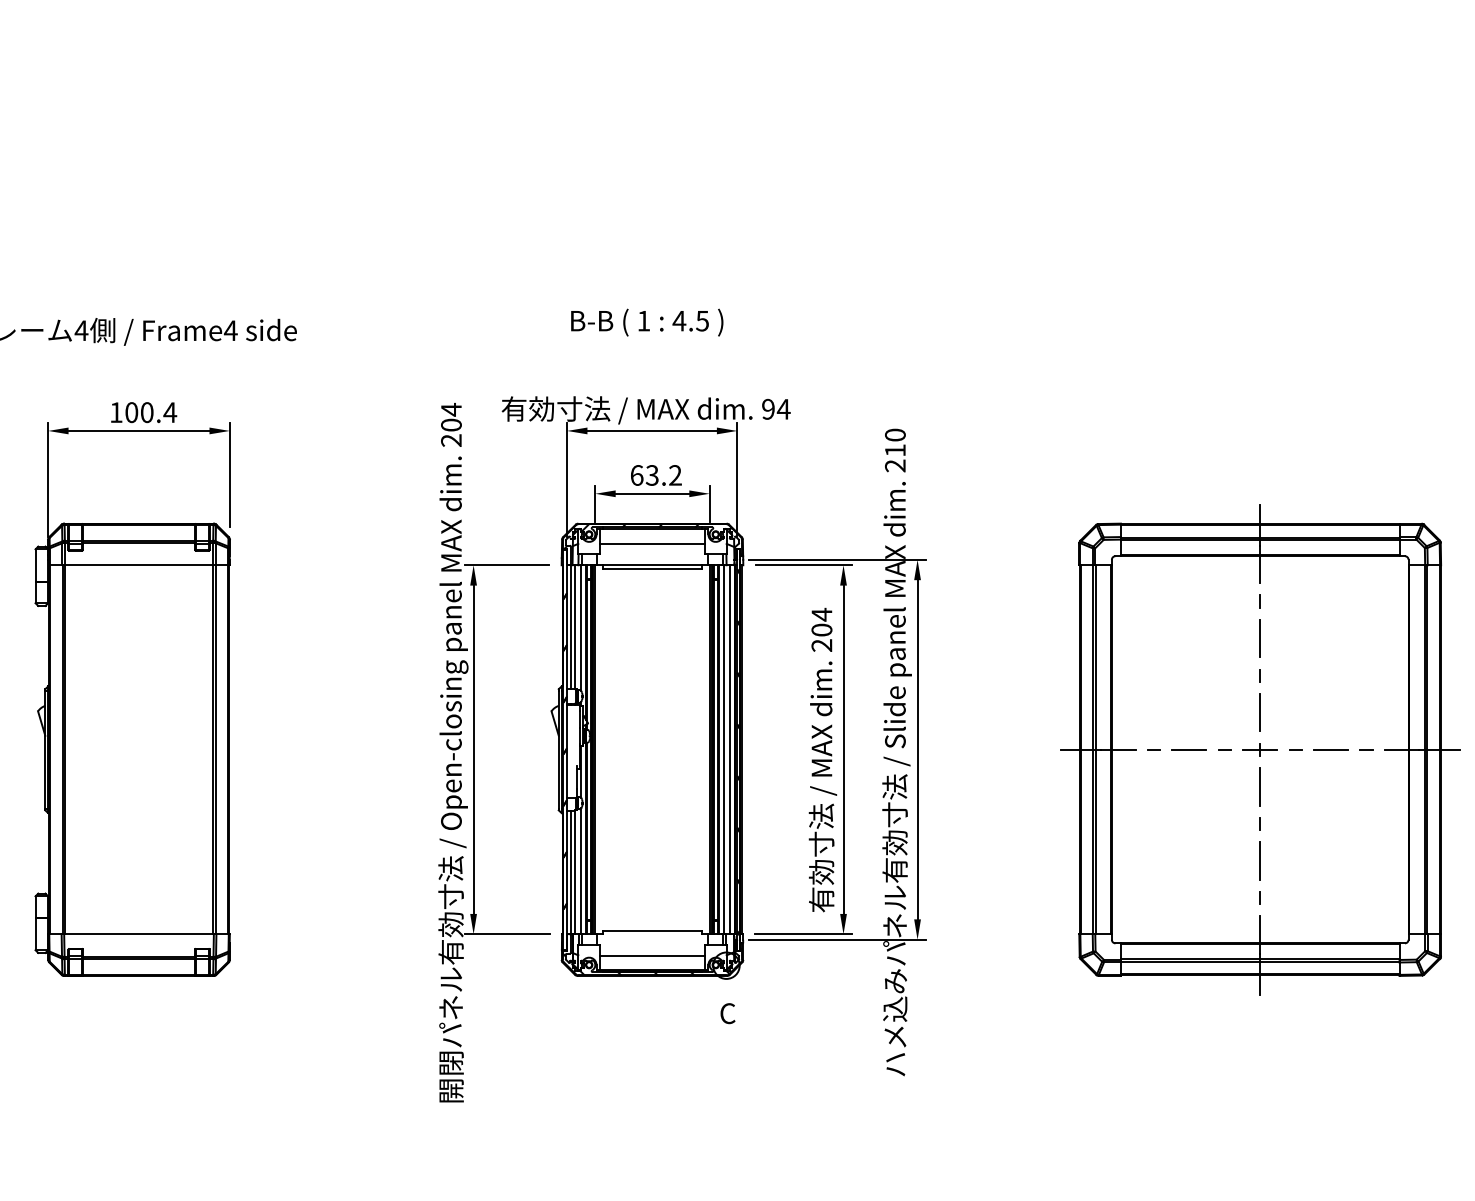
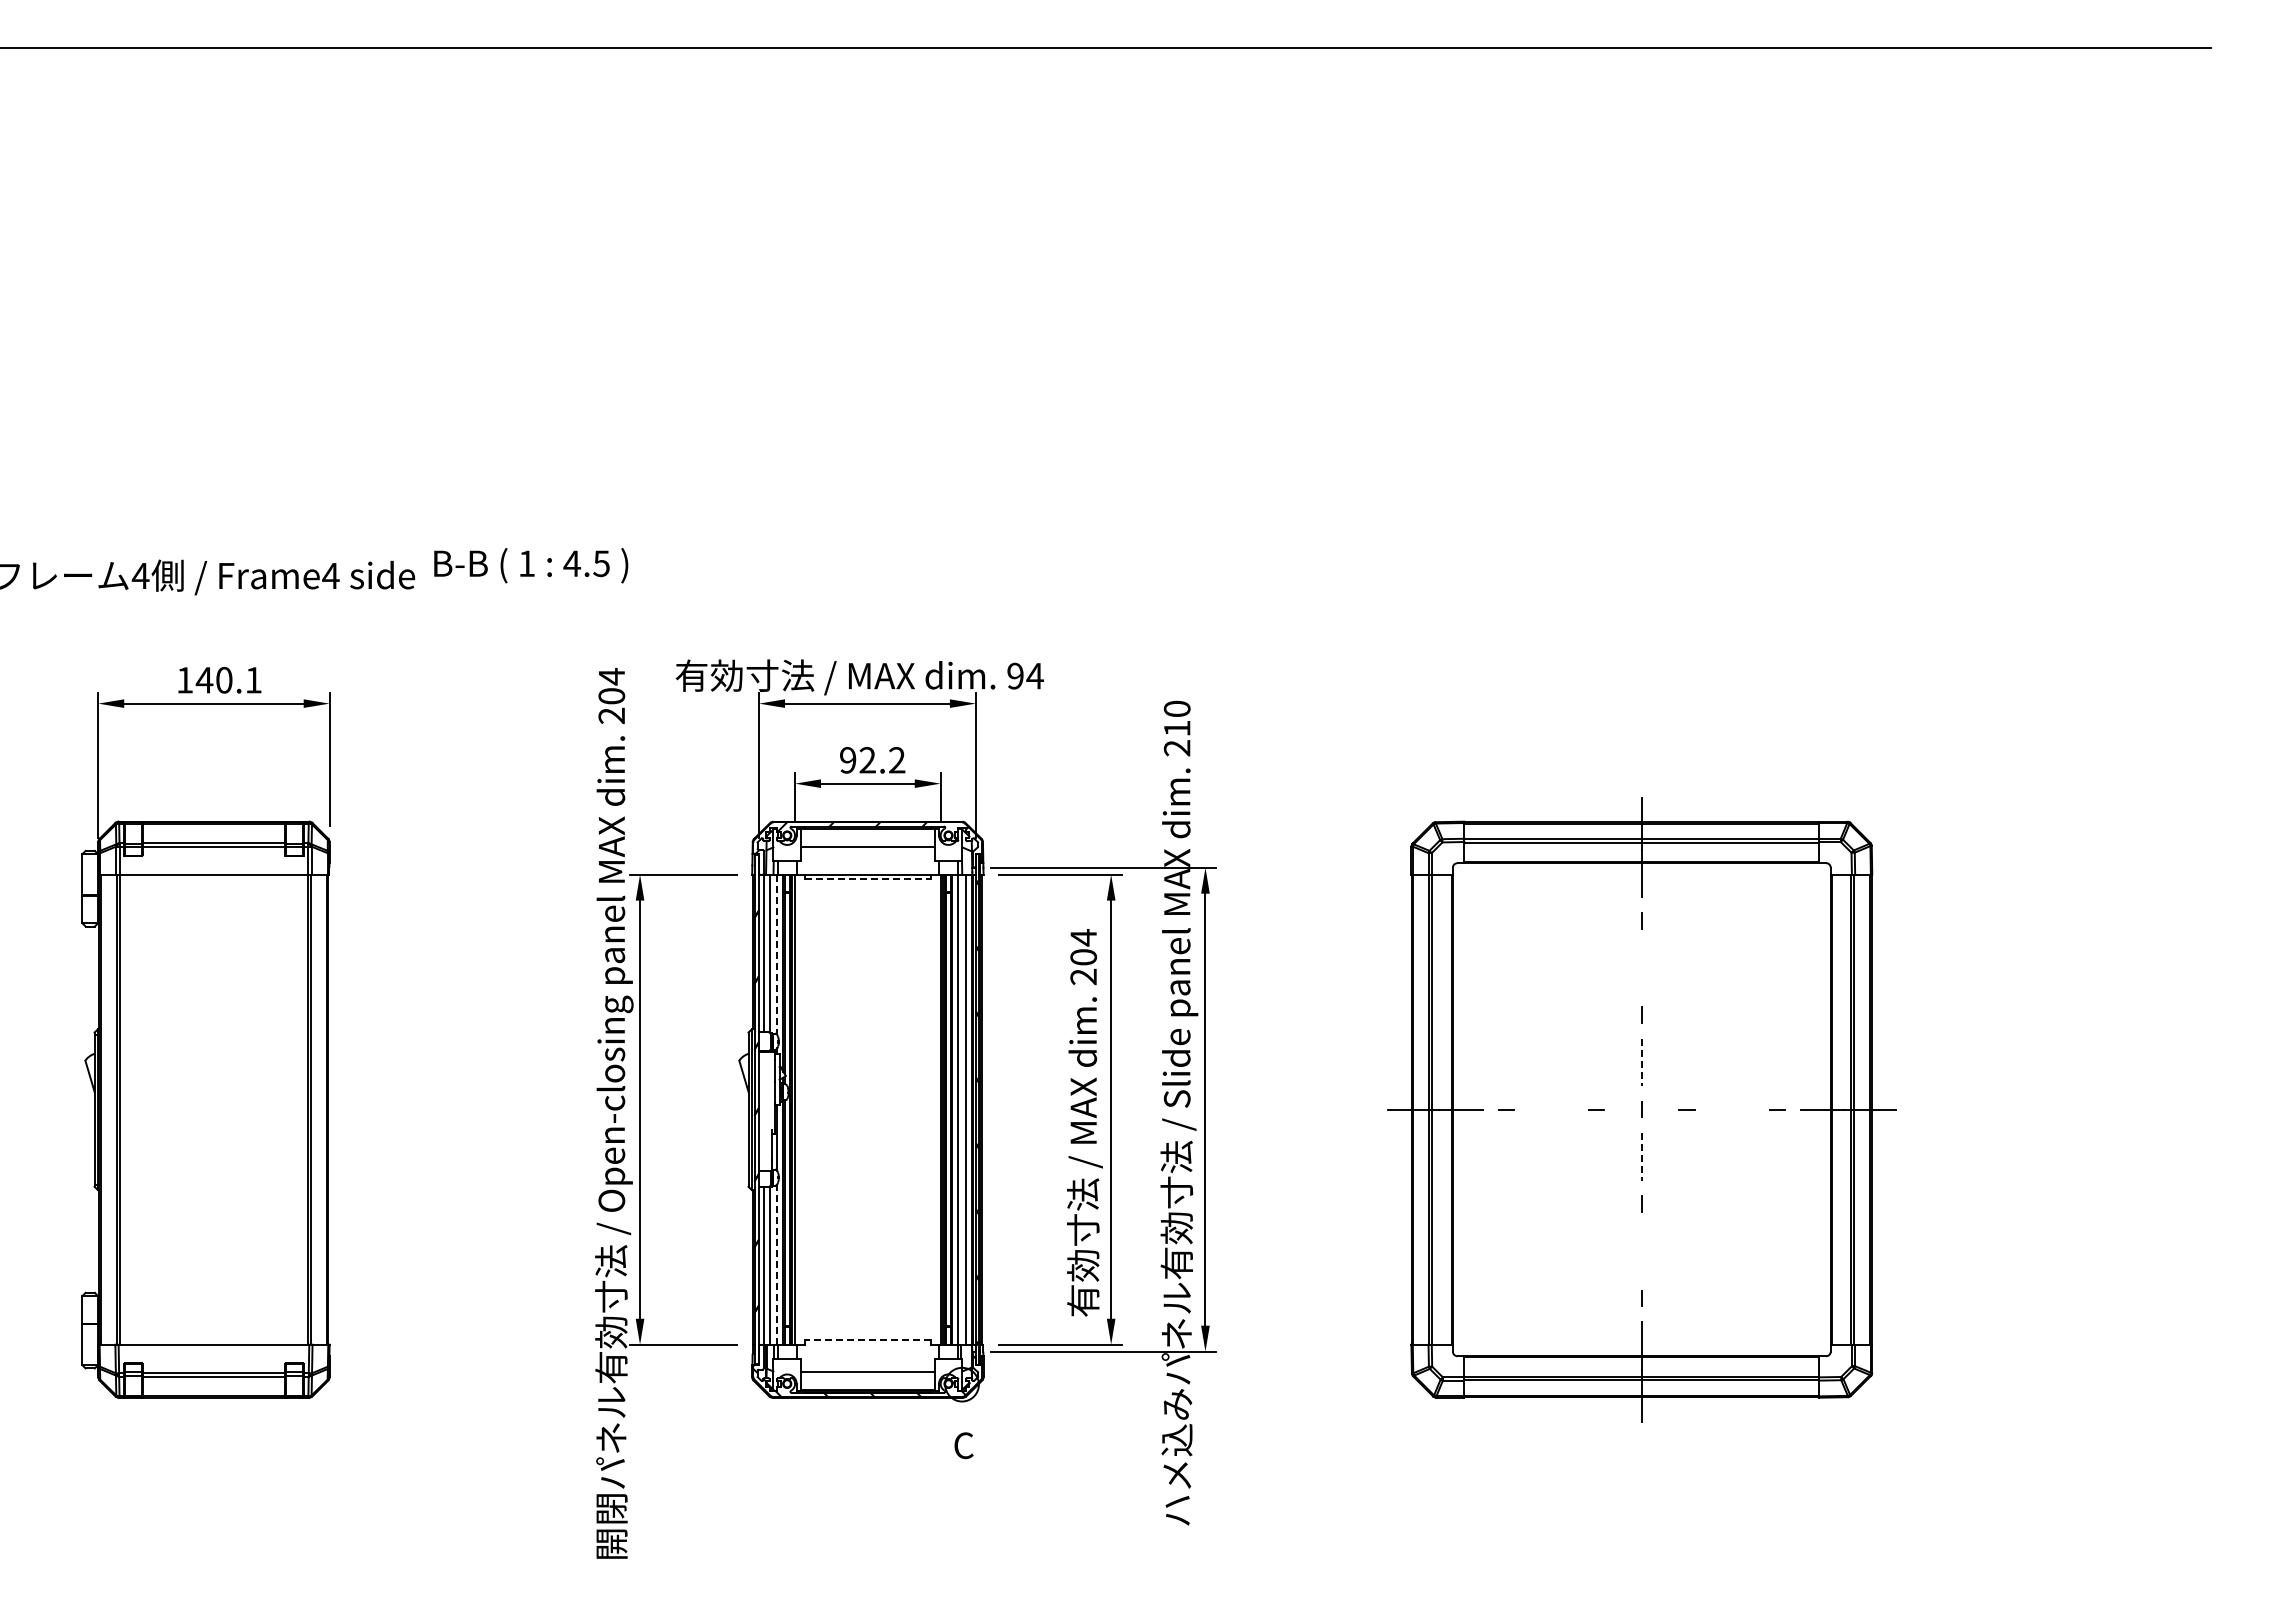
text: (647, 322) -> (531, 565), moved
text: (150, 411) -> (228, 679), 100.4 -> 140.1
text: (644, 475) -> (857, 760), 63.2 -> 92.2
line: (652, 569) -> (868, 879), solid -> dashed
line: (581, 628) -> (777, 955), solid -> dashed
line: (1259, 638) -> (1641, 967), removed
line: (1259, 712) -> (1641, 1062), solid -> dashed
line: (1189, 749) -> (1551, 1109), removed
line: (1259, 749) -> (1641, 1109), removed
line: (1330, 749) -> (1731, 1109), removed
line: (1259, 786) -> (1641, 1156), solid -> dashed
line: (1259, 861) -> (1641, 1251), removed
line: (581, 872) -> (777, 1265), solid -> dashed
line: (652, 931) -> (867, 1340), solid -> dashed

